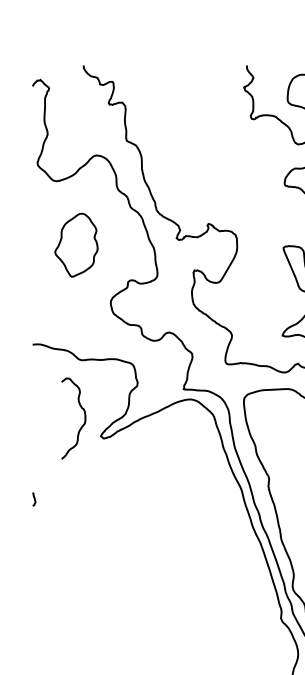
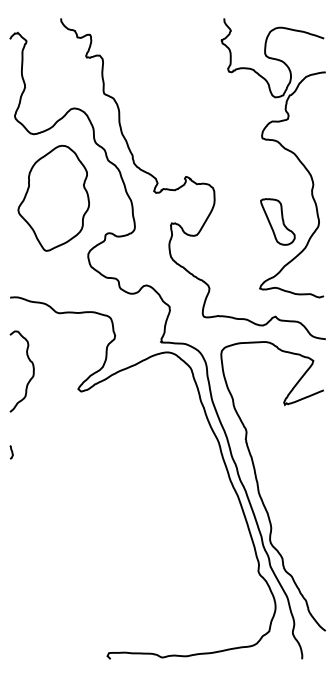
part: (76, 244) -> (53, 197), size x1.67
curve: (84, 418) -> (32, 371), moved

